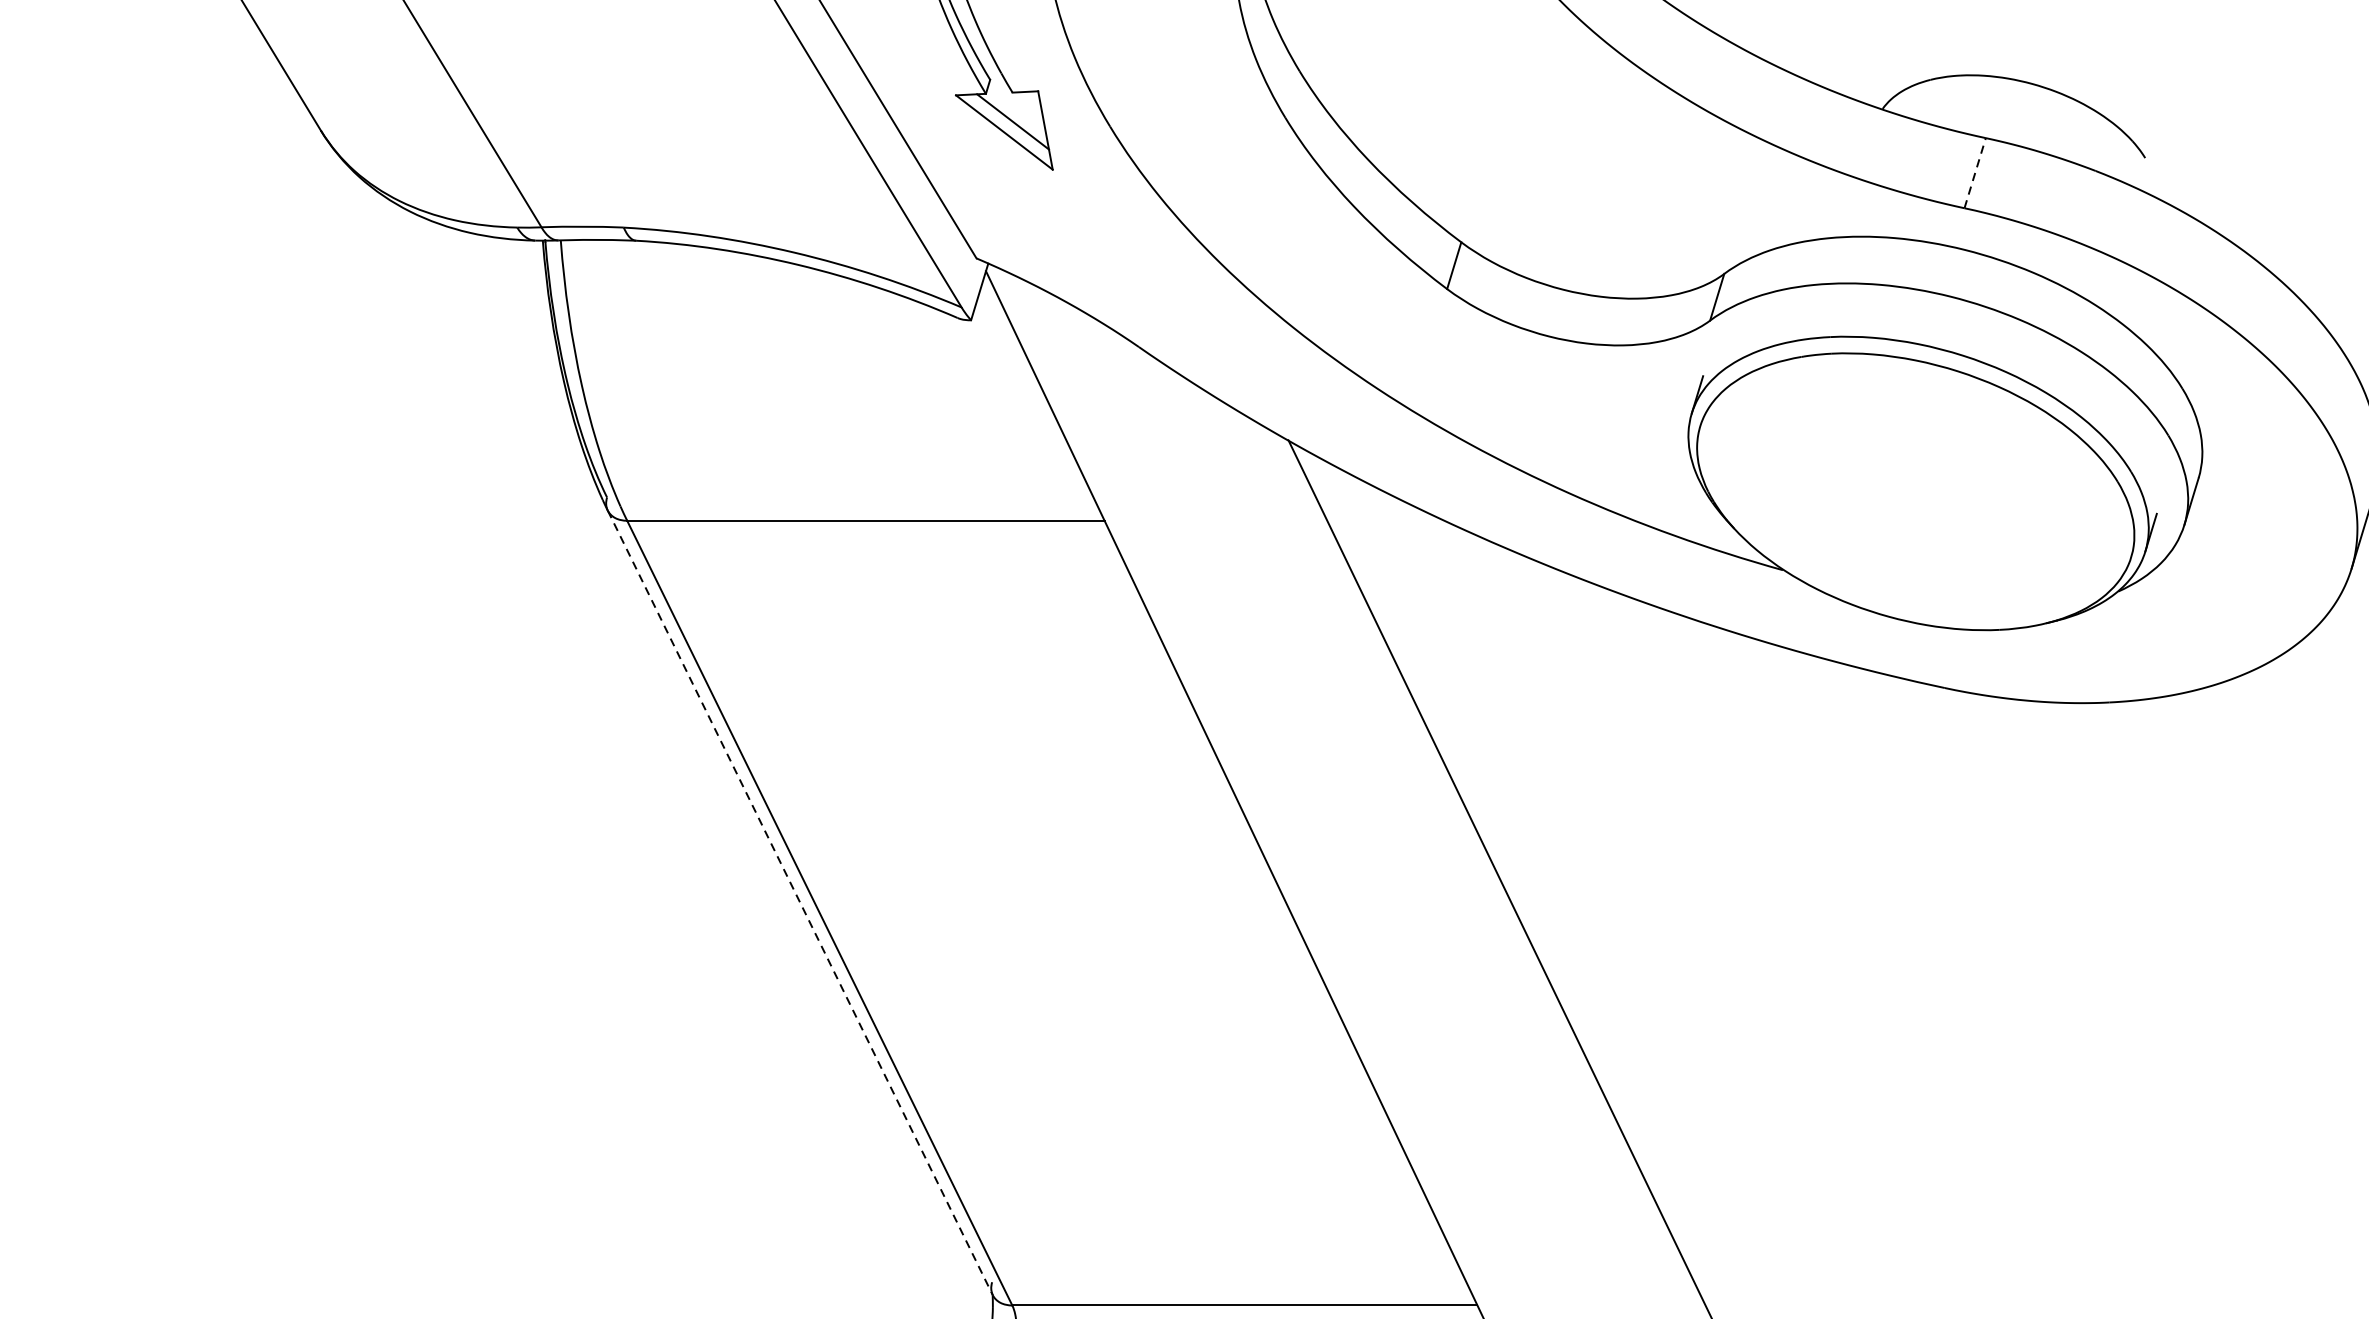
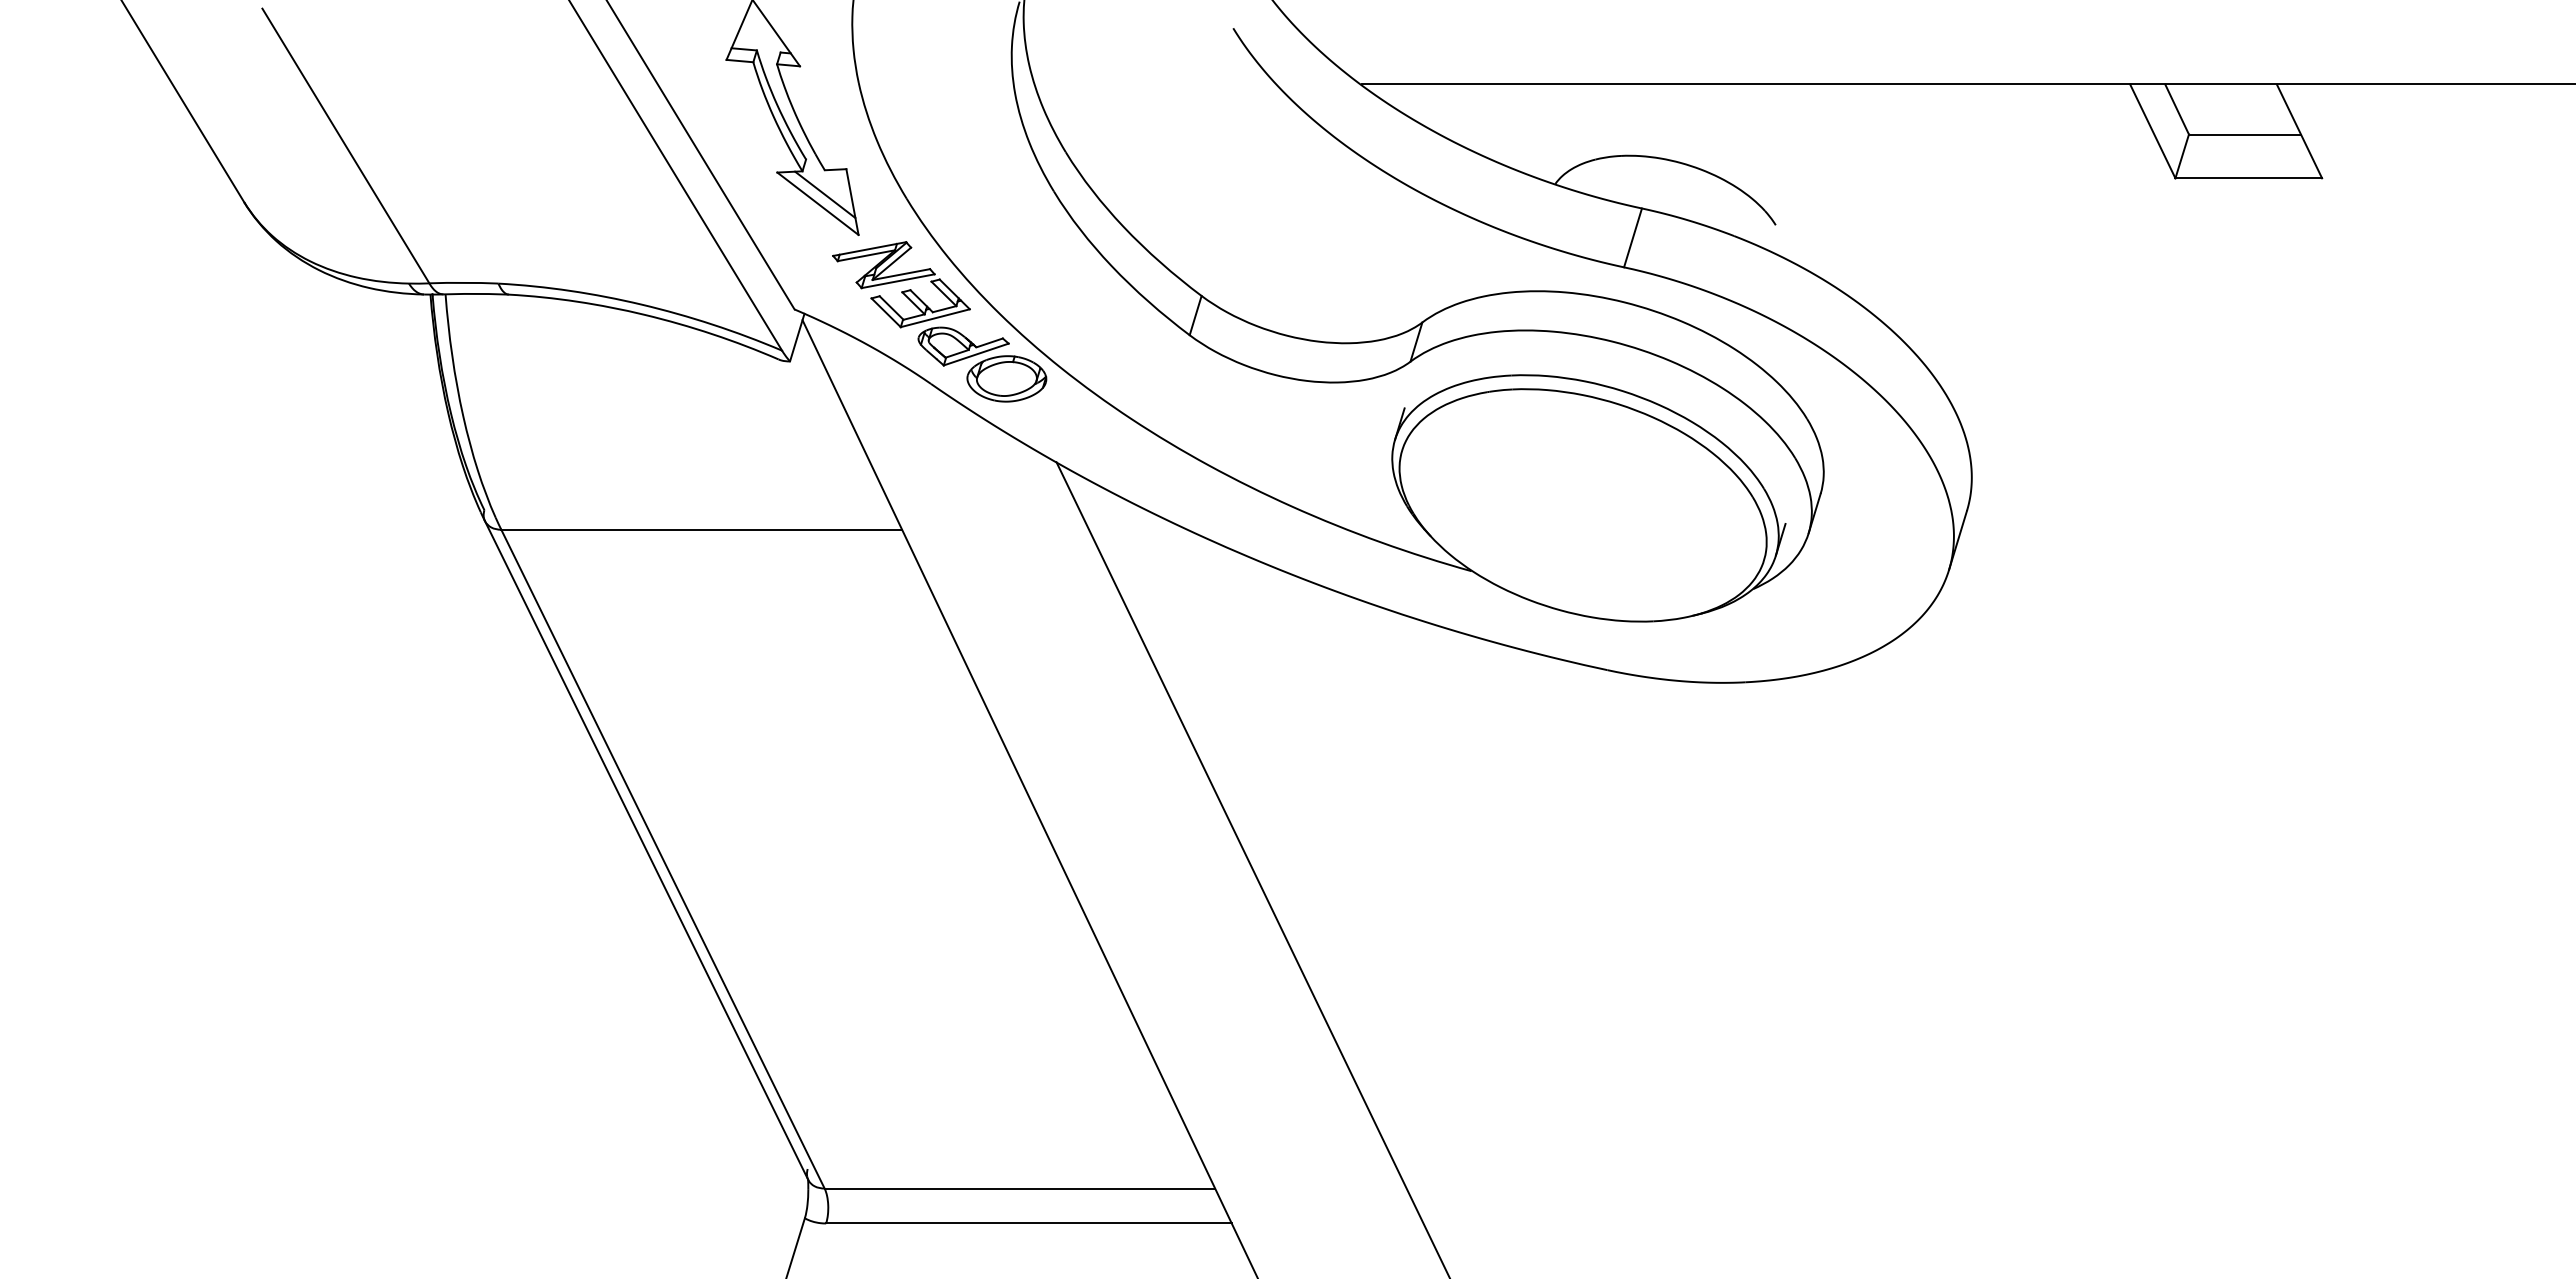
line: (1975, 172) -> (1633, 237), dashed -> solid
part: (1149, 272) -> (939, 321), added
line: (800, 902) -> (646, 850), dashed -> solid

